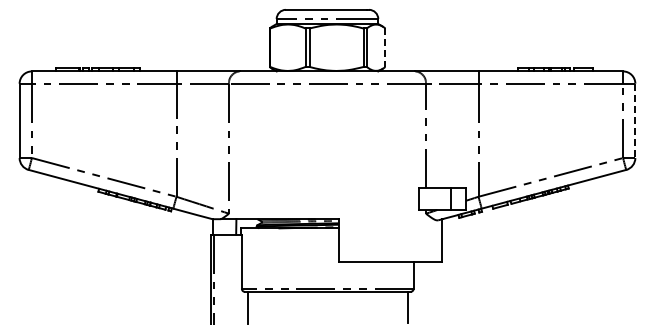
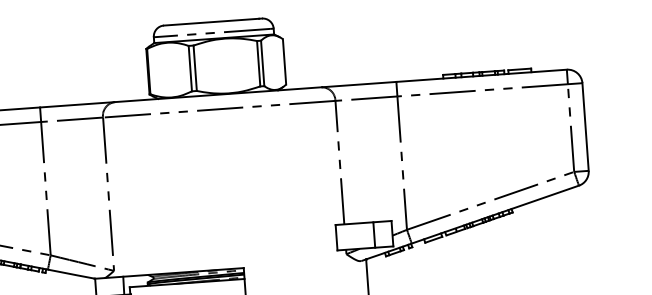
line: (385, 48) -> (284, 62), dashed -> solid
line: (635, 121) -> (585, 127), dashed -> solid

